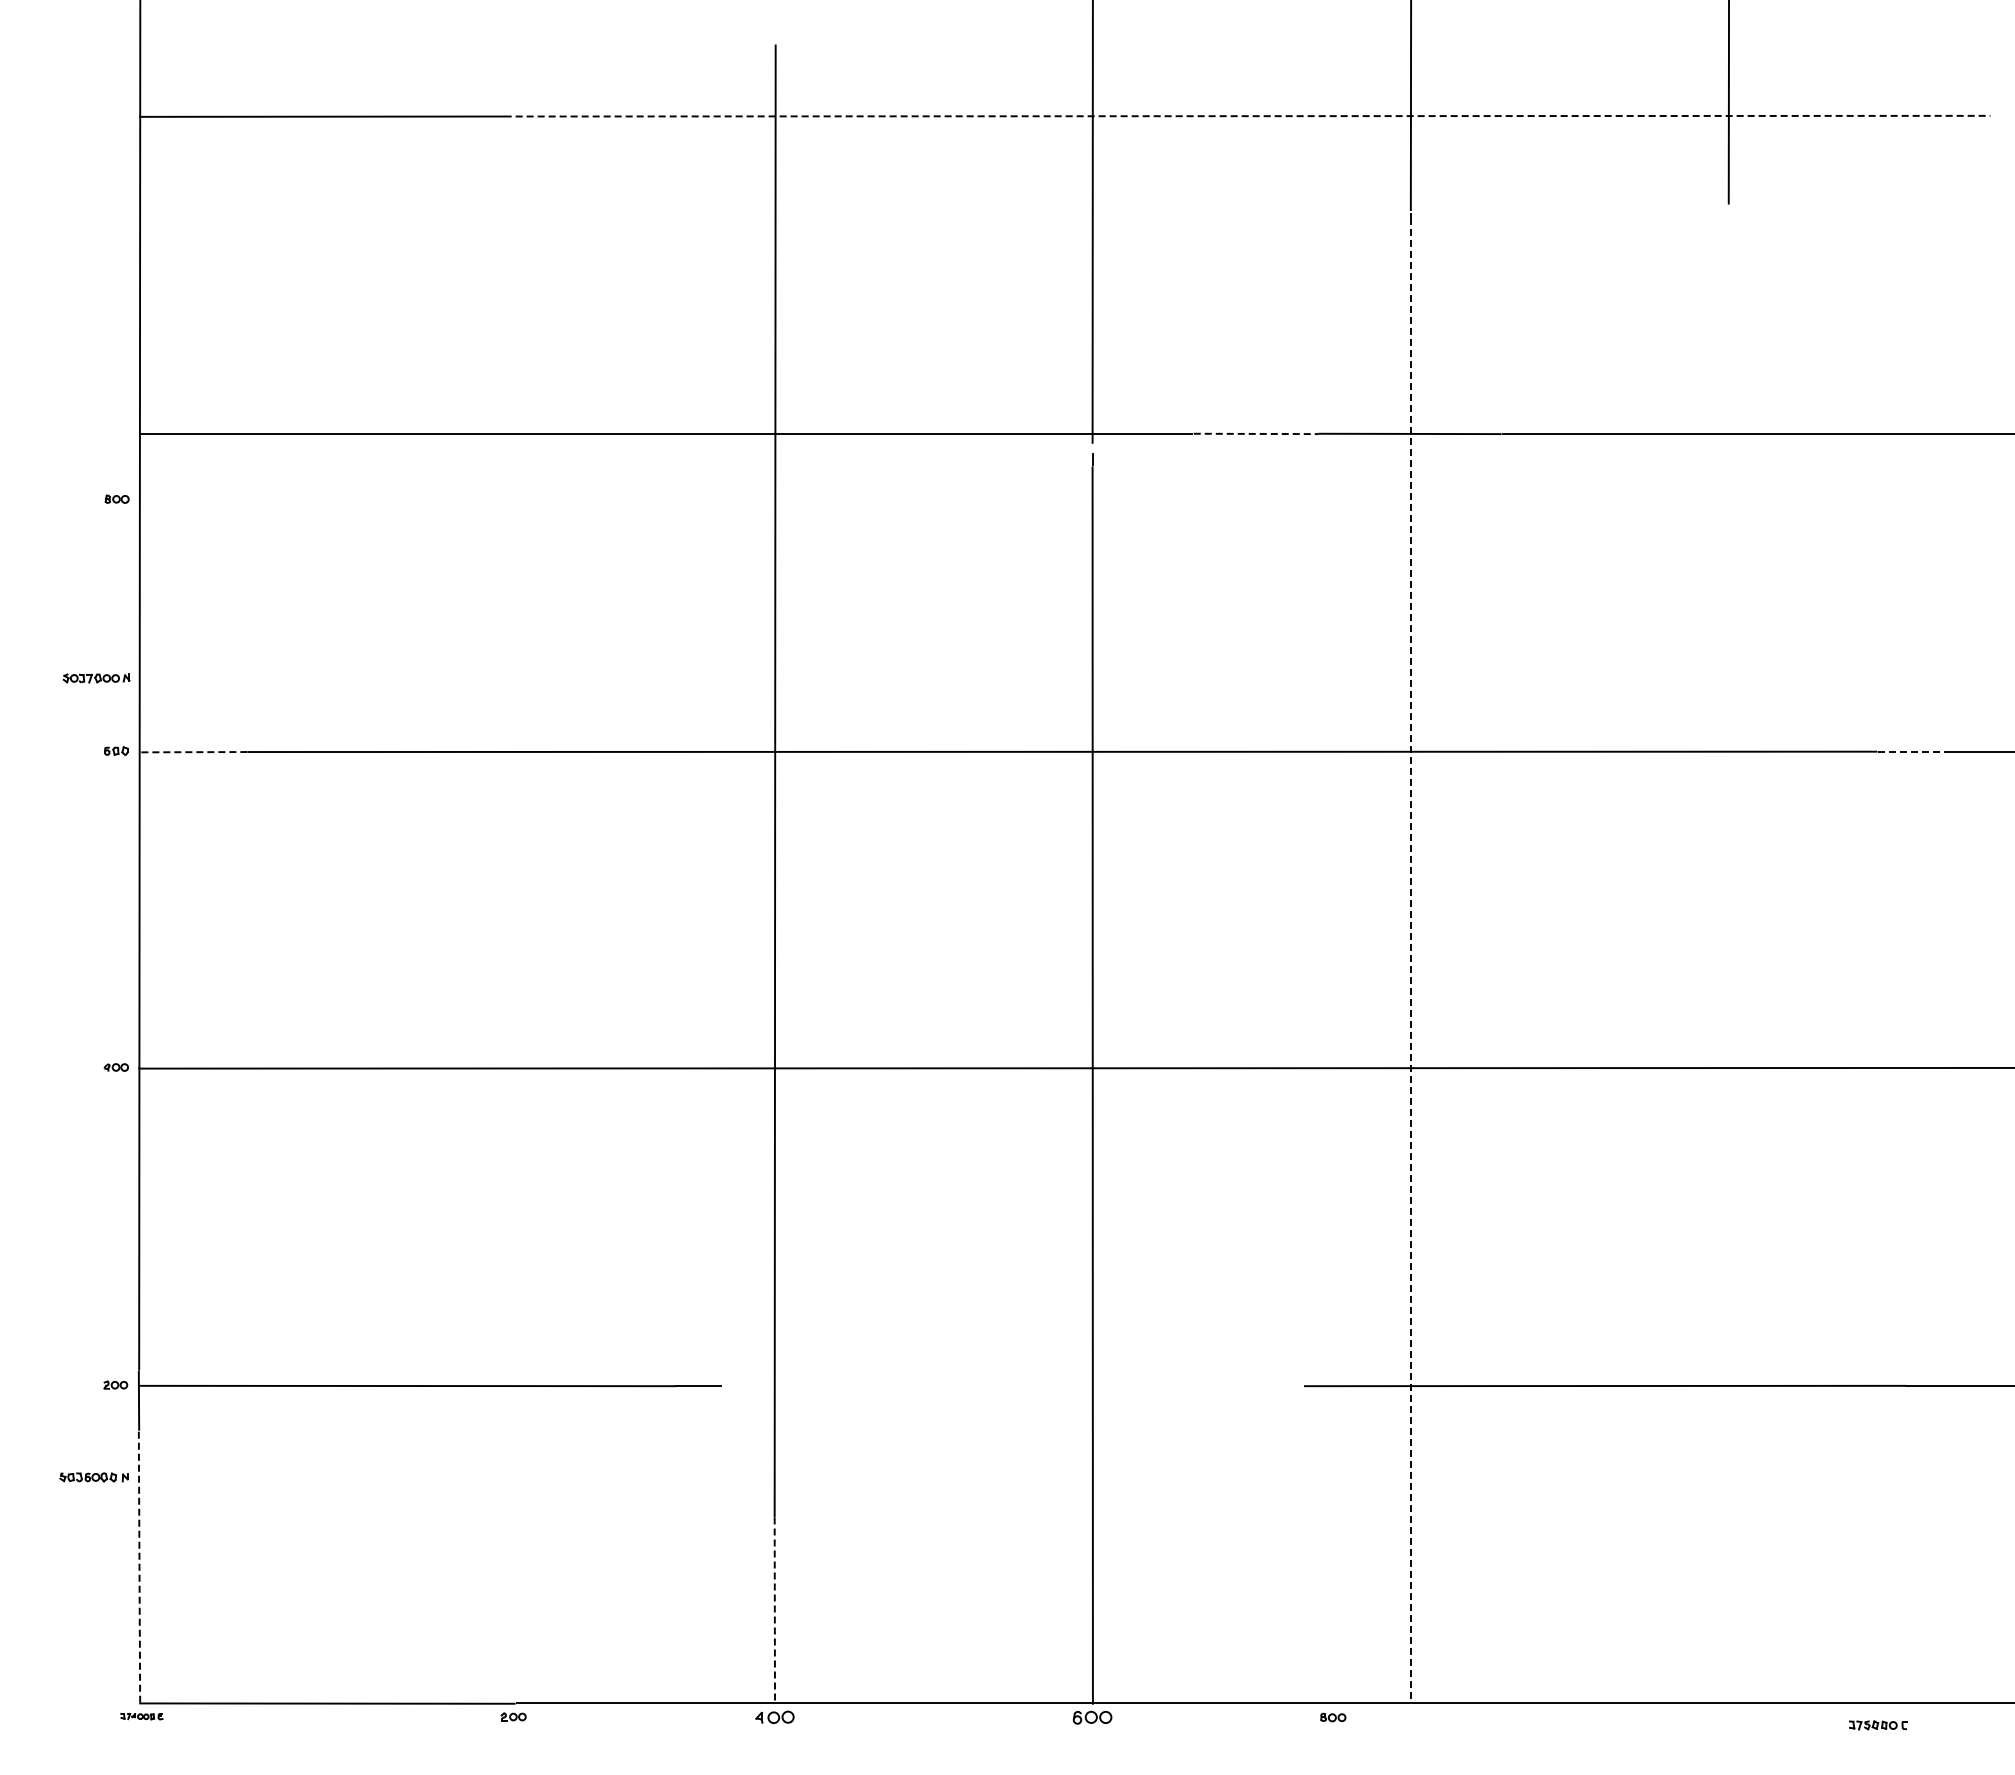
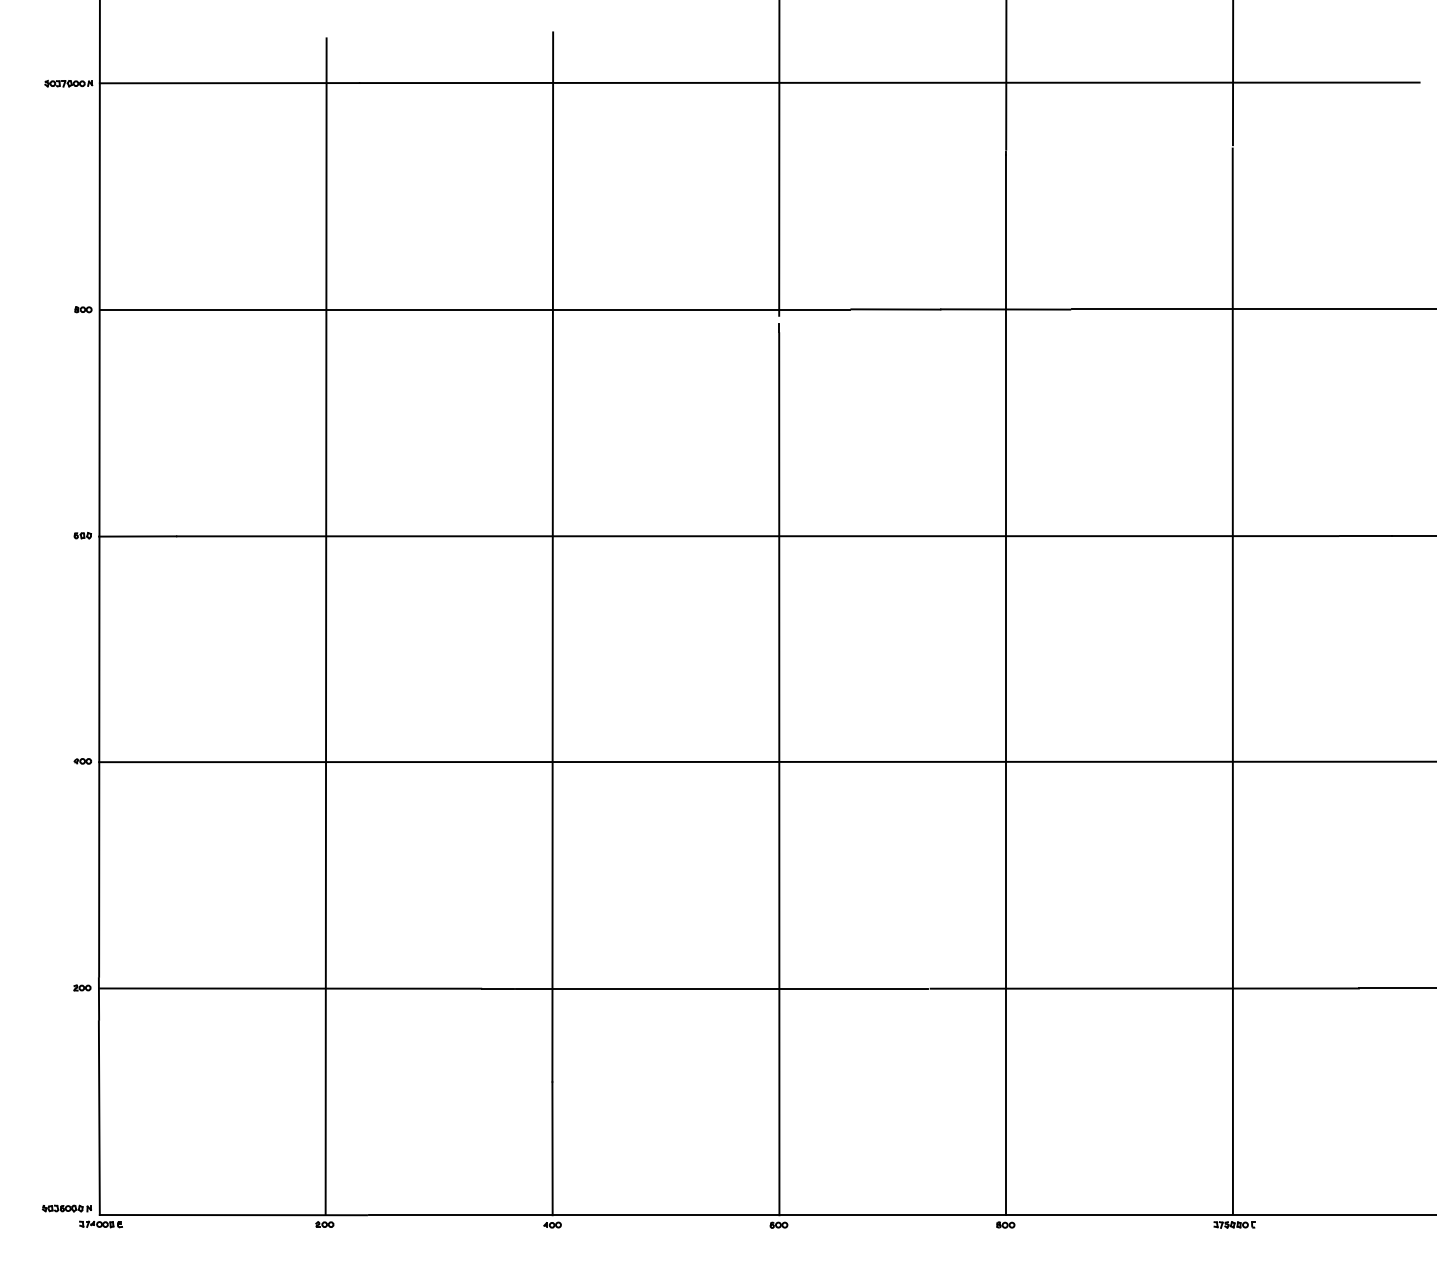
line: (1247, 116) -> (889, 83), dashed -> solid
line: (1256, 433) -> (896, 309), dashed -> solid
part: (116, 498) -> (82, 309), moved
part: (96, 678) -> (68, 83), moved
line: (1914, 751) -> (1365, 535), dashed -> solid
line: (192, 752) -> (137, 536), dashed -> solid
line: (457, 878) -> (326, 626), added
line: (1728, 955) -> (1232, 681), added
line: (1410, 960) -> (1005, 685), dashed -> solid
line: (1011, 1386) -> (721, 988), added
part: (93, 1477) -> (66, 1208), moved
line: (139, 1567) -> (99, 1118), dashed -> solid
line: (774, 1611) -> (552, 1149), dashed -> solid
part: (141, 1716) -> (100, 1224), size x1.43
part: (513, 1716) -> (324, 1224), moved
part: (774, 1717) -> (552, 1225), size x0.62
part: (1091, 1717) -> (778, 1225), size x0.62
part: (1333, 1717) -> (1005, 1225), moved
part: (1878, 1725) -> (1234, 1225), moved

